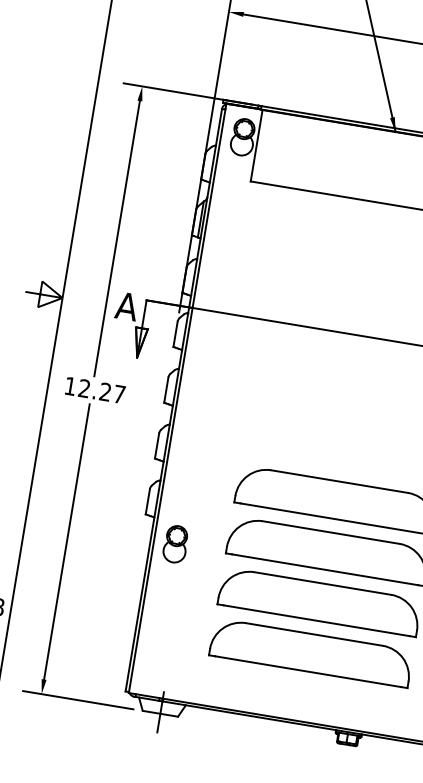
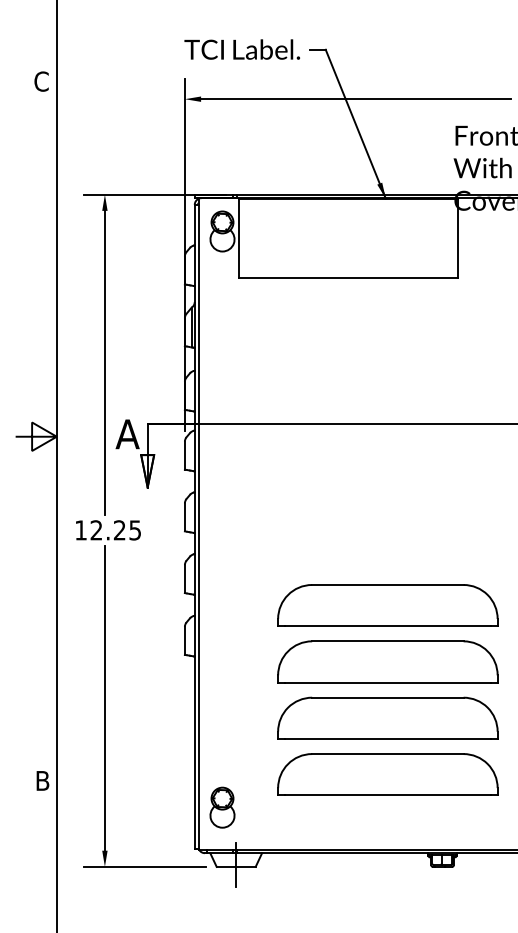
text: (118, 394) -> (134, 530), 12.27 -> 12.25
part: (175, 544) -> (222, 807), moved

